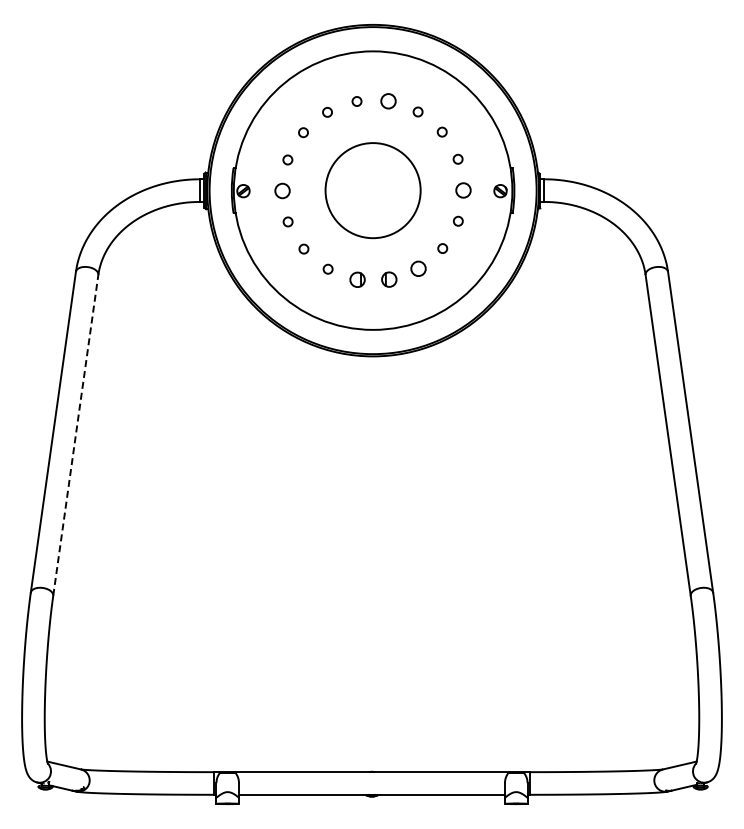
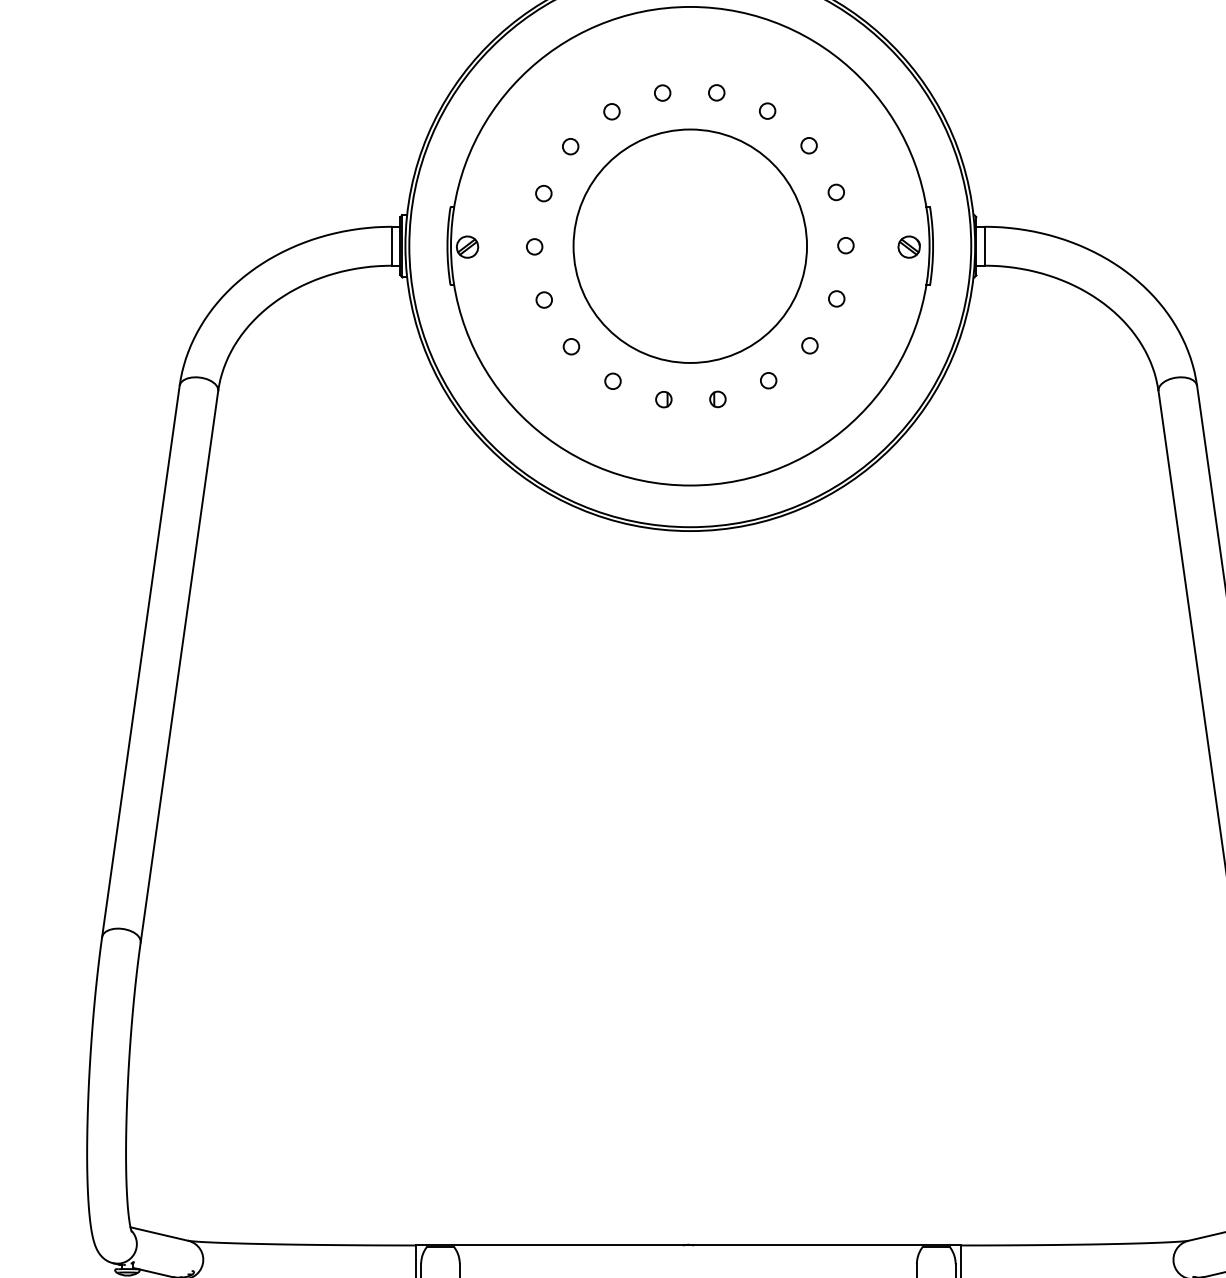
circle: (388, 101) -> (716, 93), size x0.62
circle: (463, 189) -> (845, 244), size x0.62
circle: (282, 190) -> (534, 246), size x0.62
circle: (373, 190) -> (690, 246), size x1.43
circle: (418, 268) -> (768, 380), size x0.62
part: (357, 279) -> (663, 398), size x0.62
part: (388, 279) -> (716, 398), size x0.62
line: (75, 434) -> (178, 665), dashed -> solid

